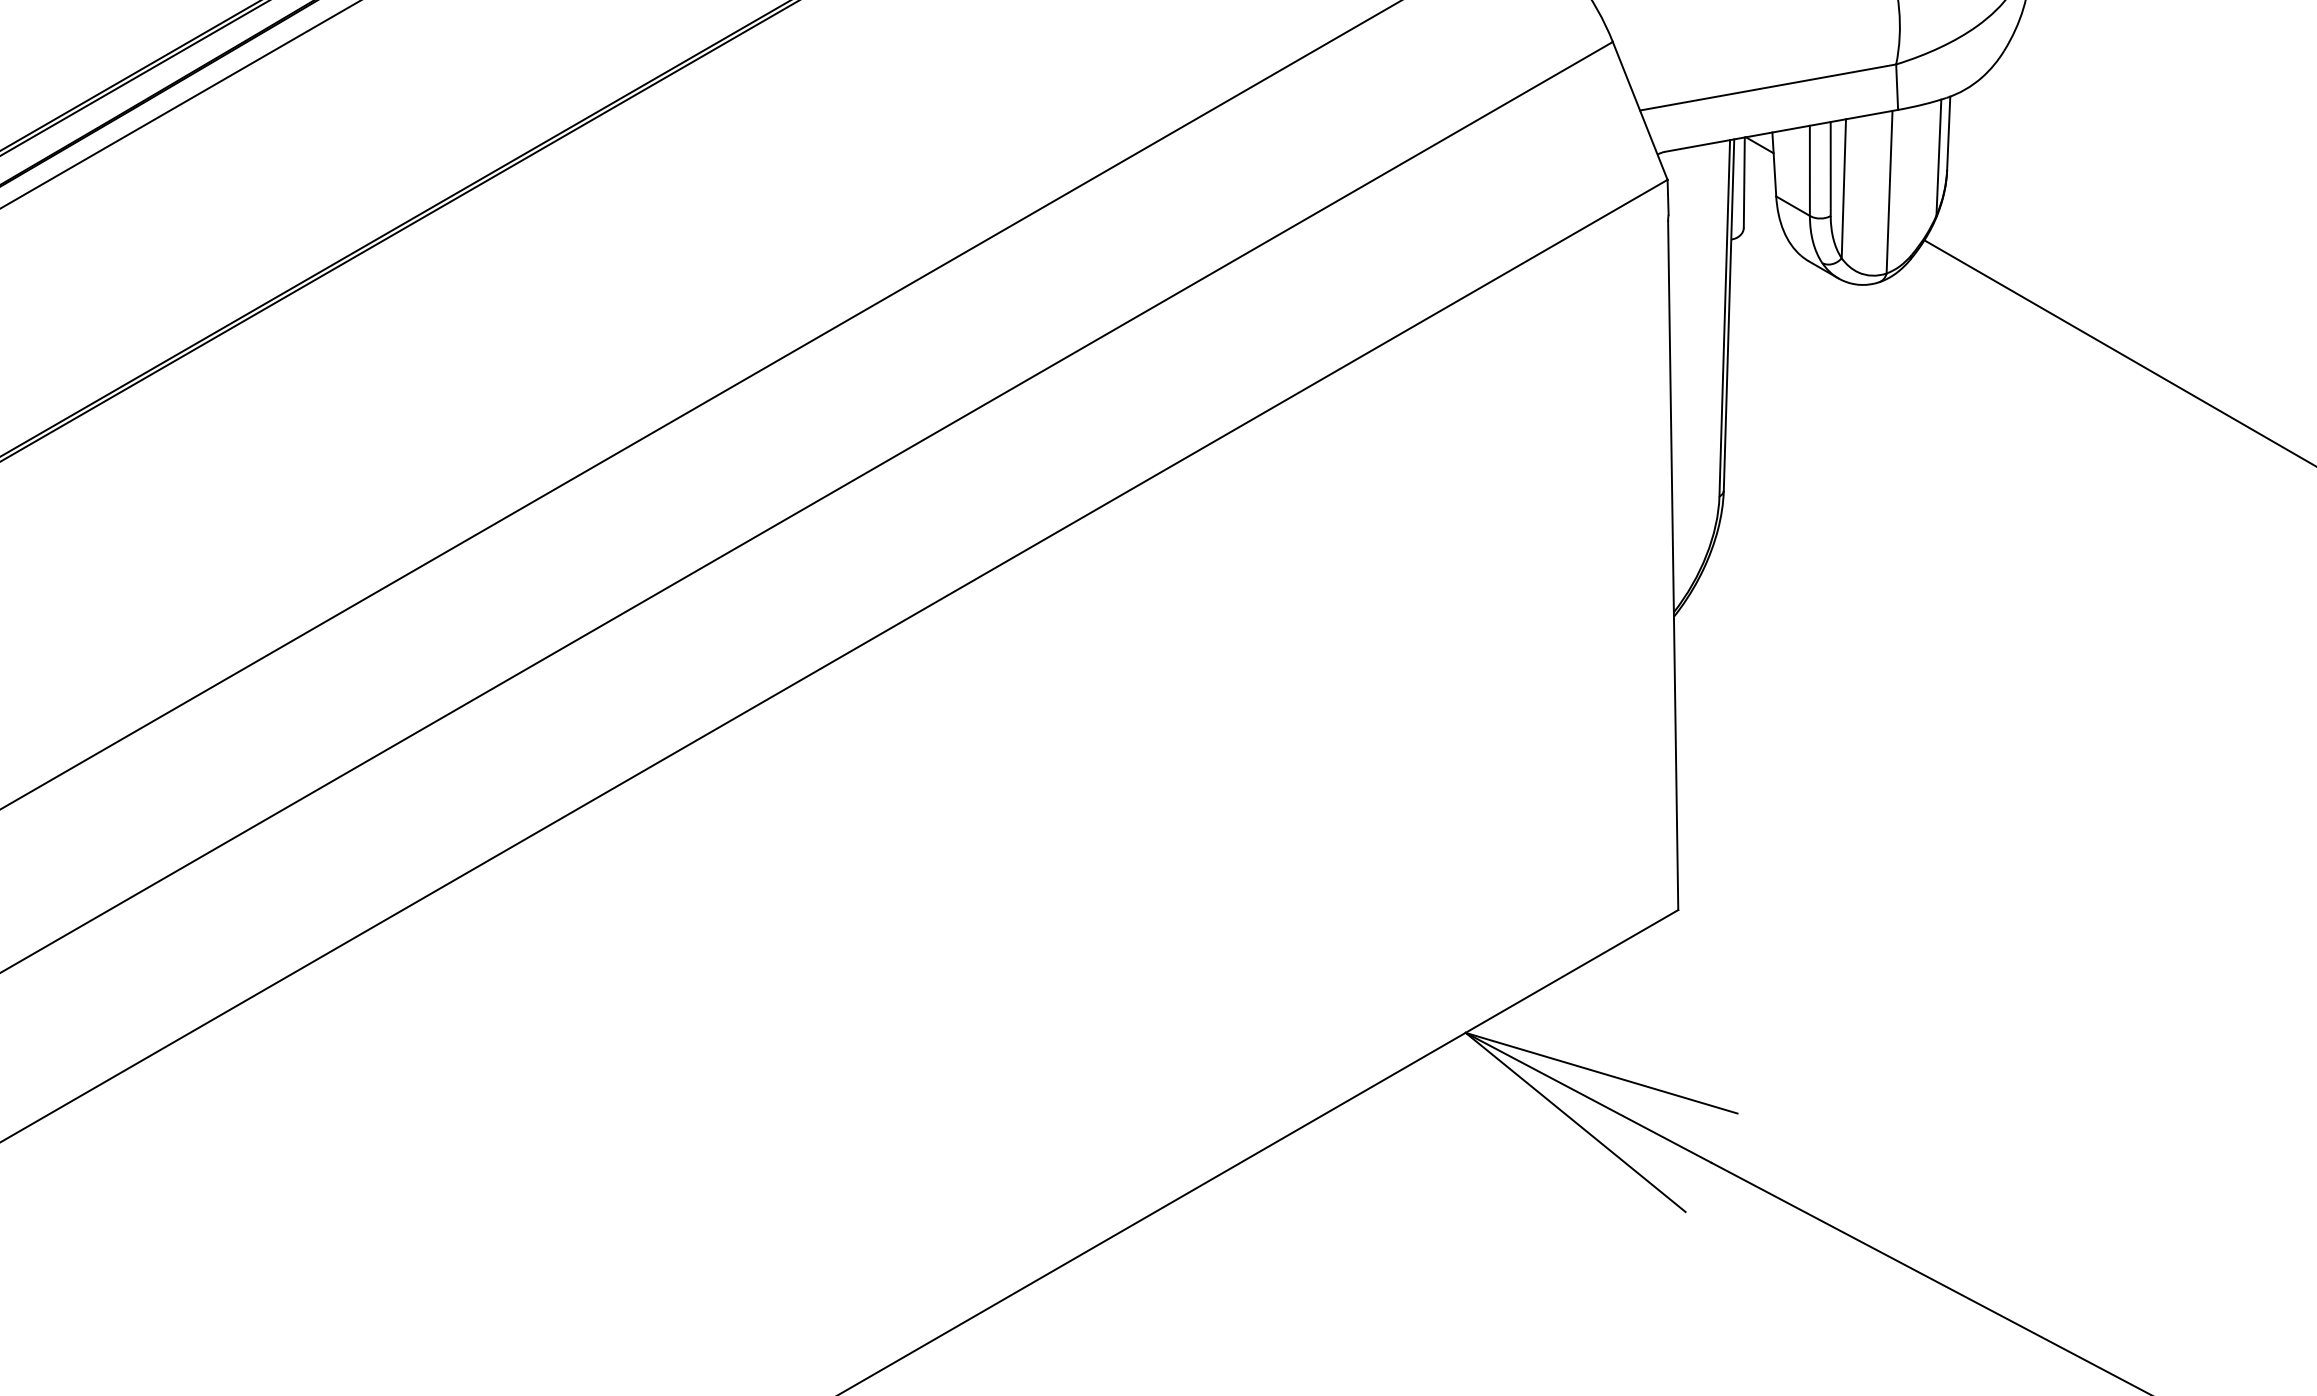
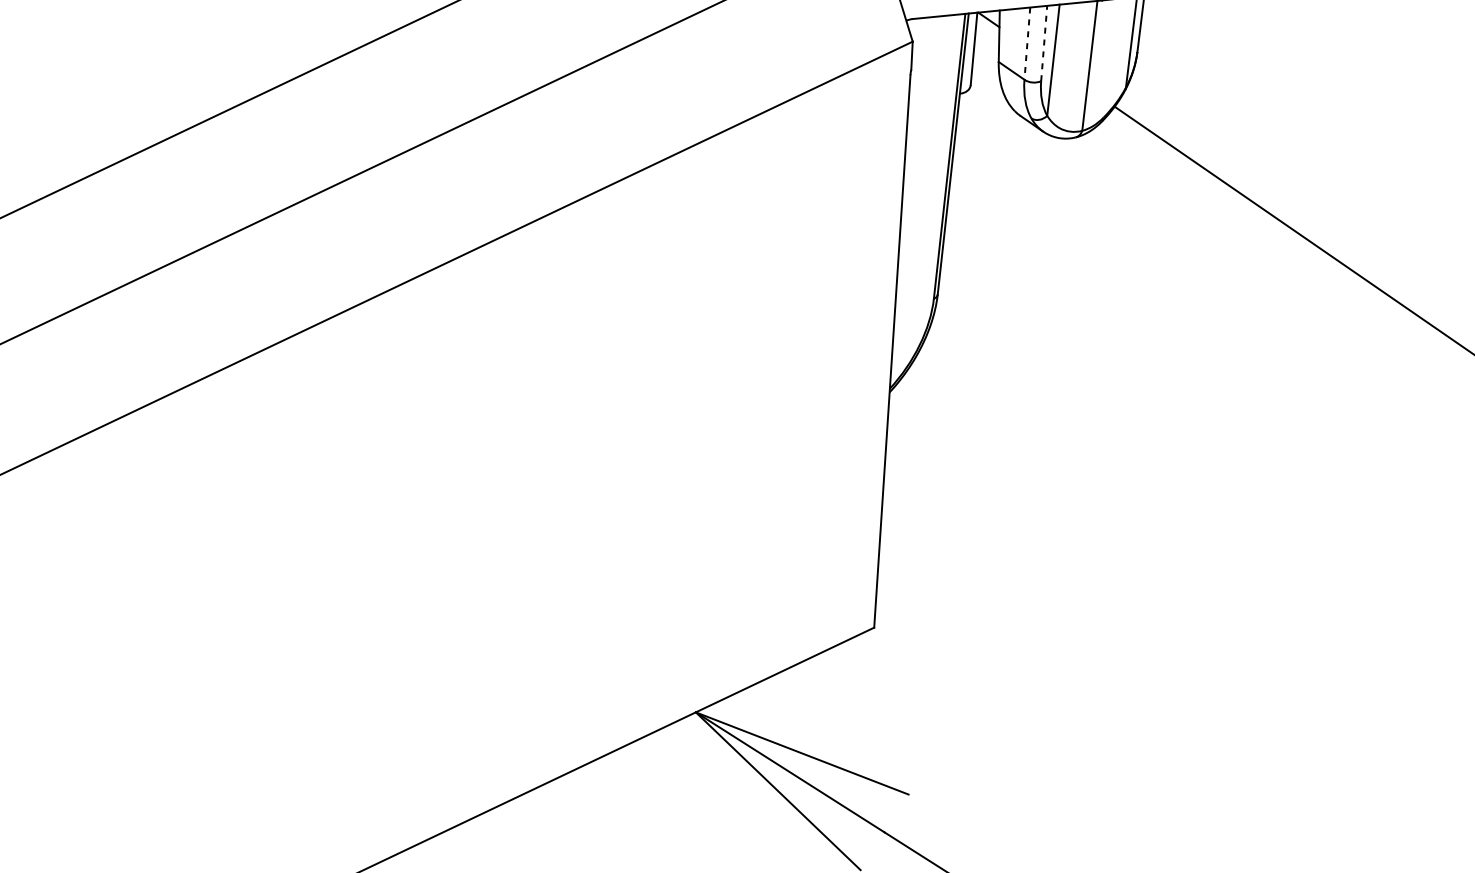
line: (1830, 169) -> (1043, 43), solid -> dashed
line: (1809, 171) -> (1027, 44), solid -> dashed

